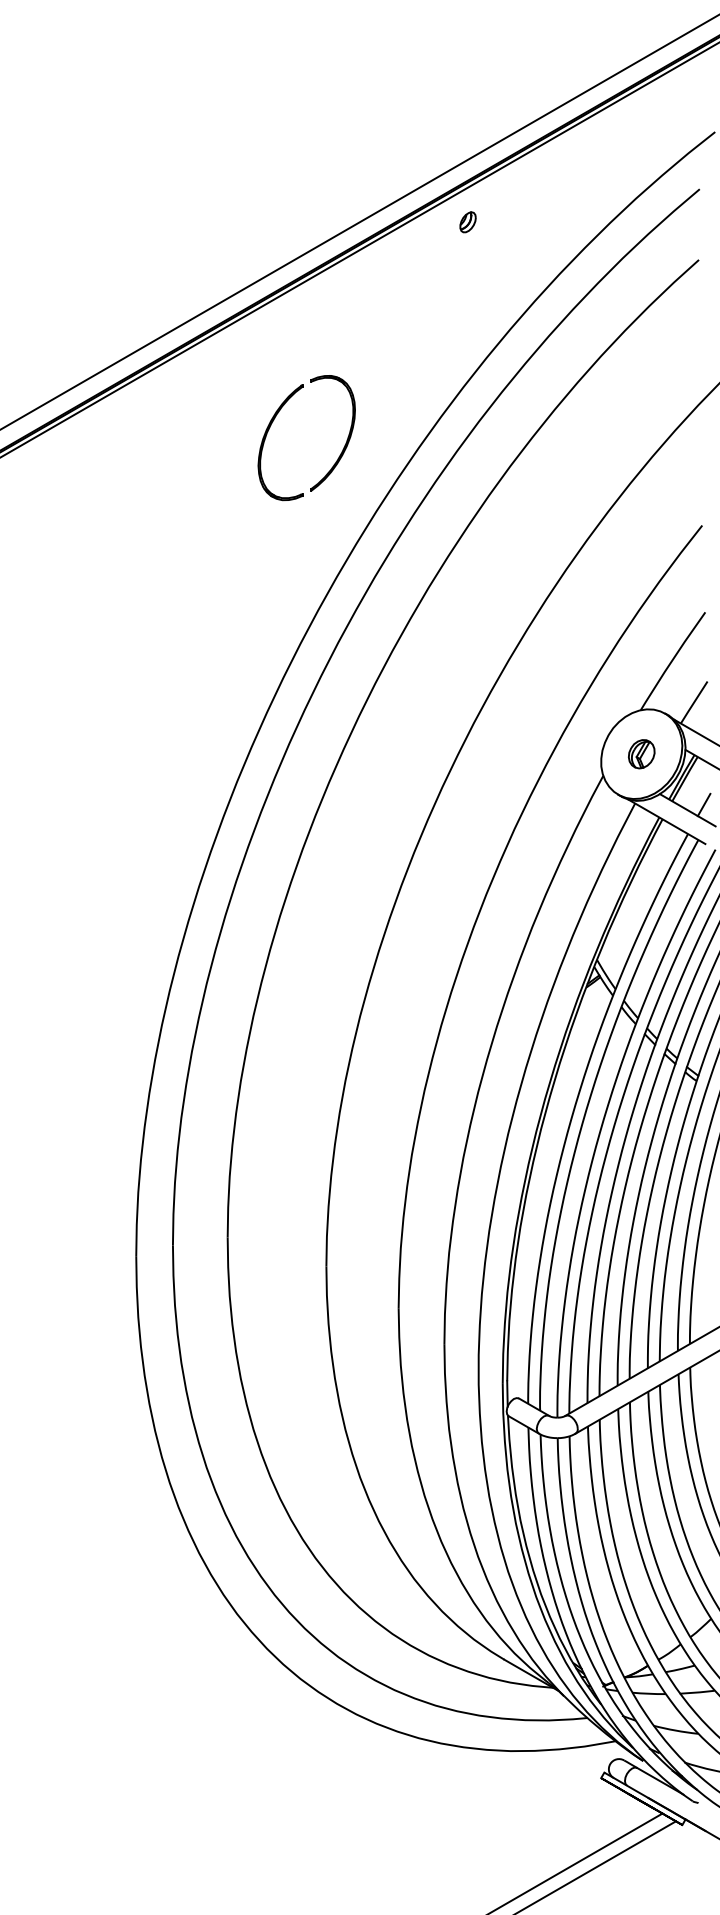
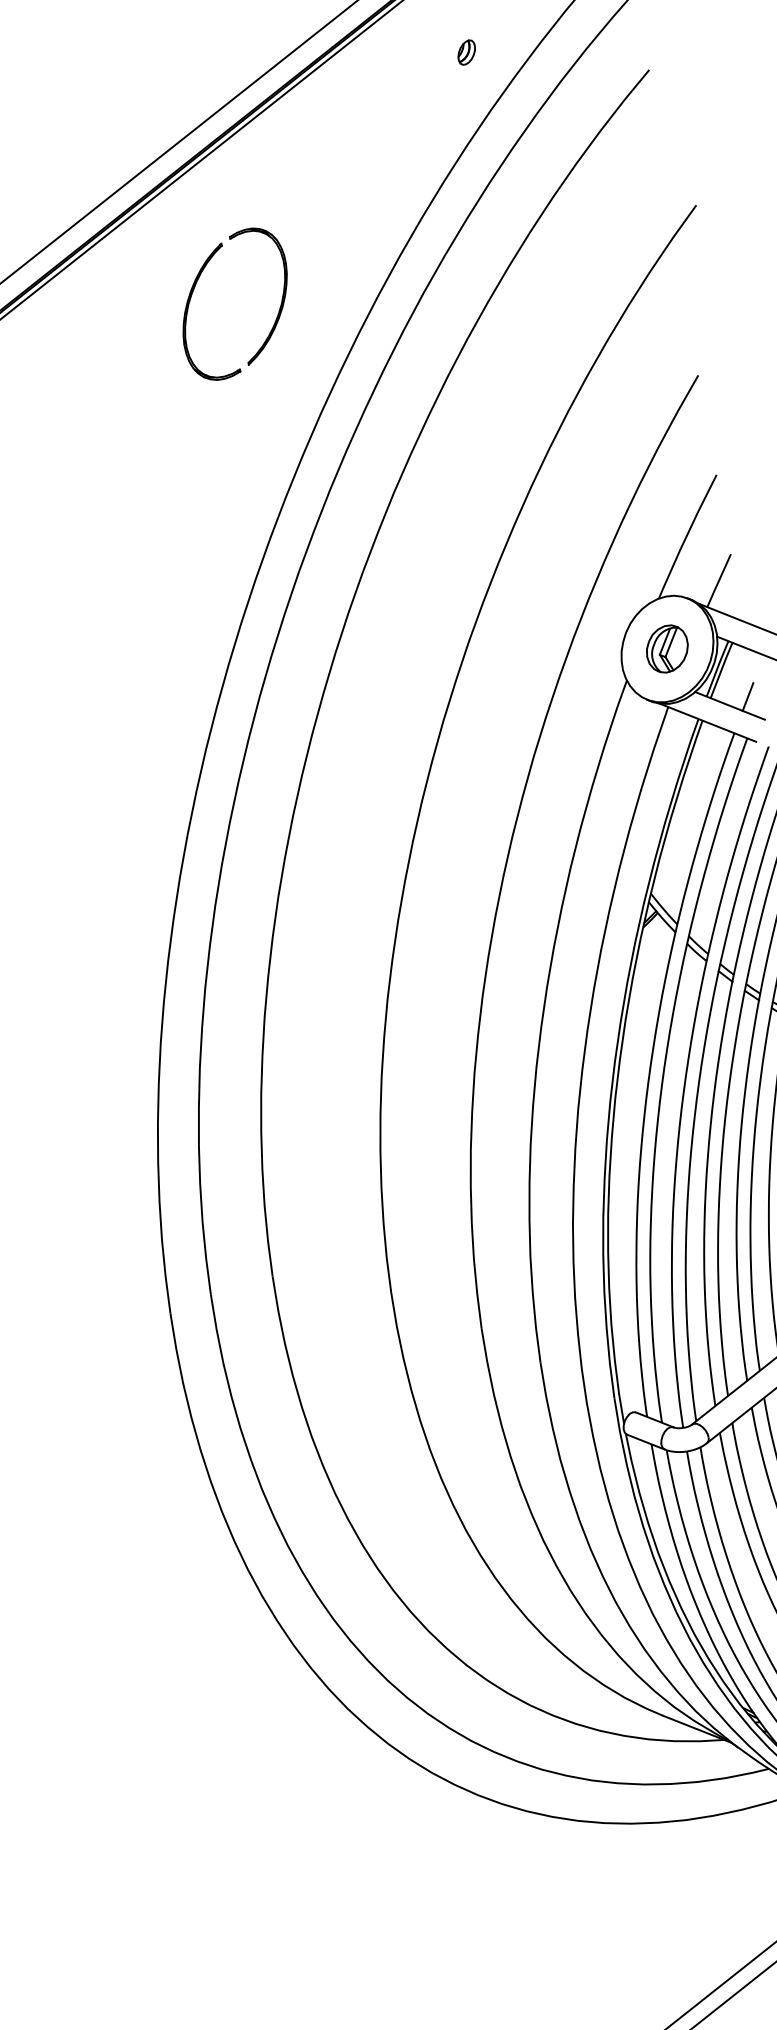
part: (467, 222) -> (466, 52), moved
part: (274, 420) -> (194, 289), moved
part: (641, 754) -> (667, 649), size x1.4

